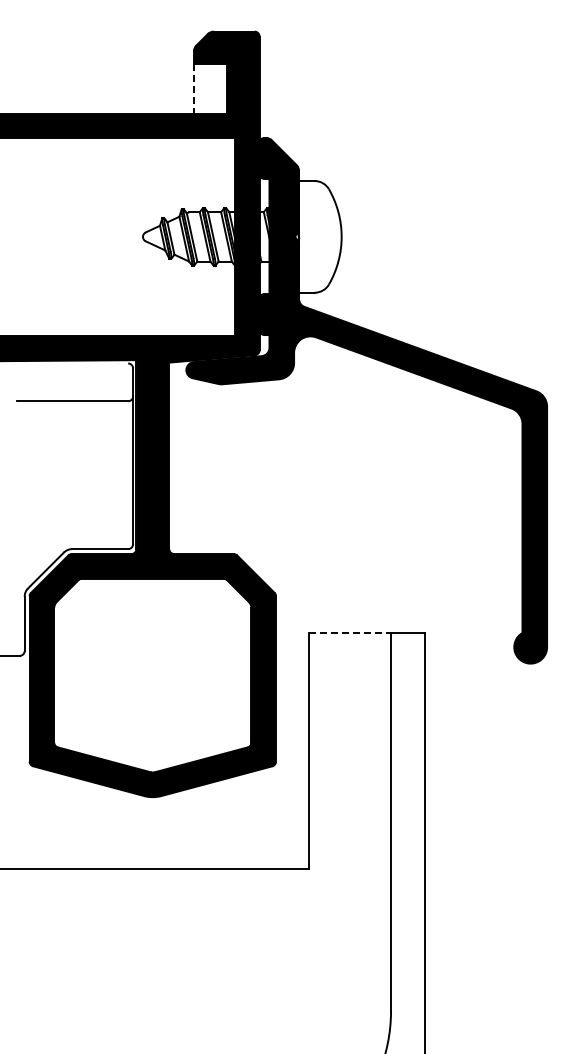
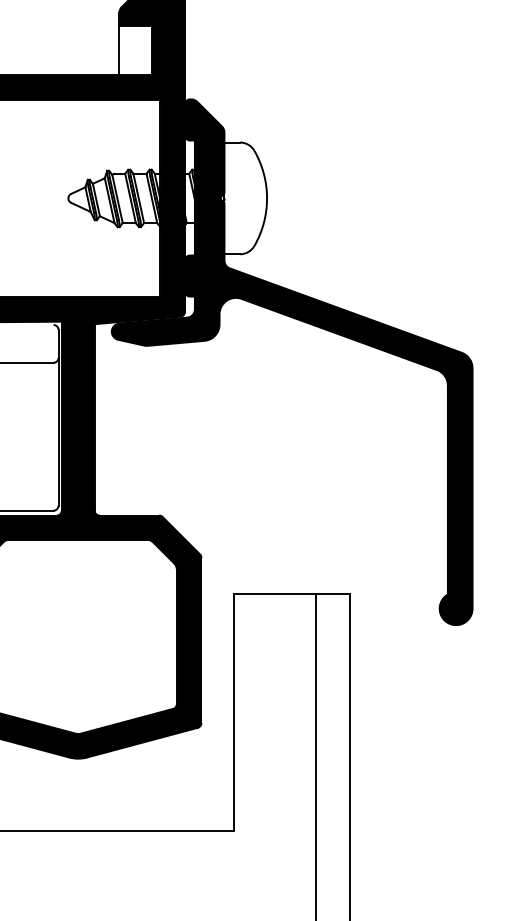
line: (193, 89) -> (118, 51), dashed -> solid
line: (350, 632) -> (275, 594), dashed -> solid

